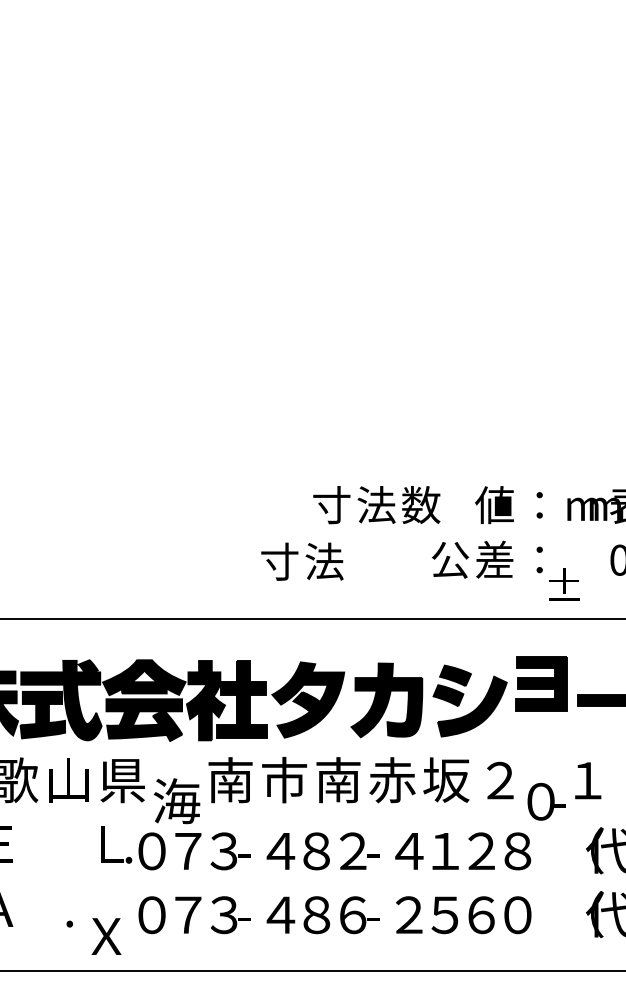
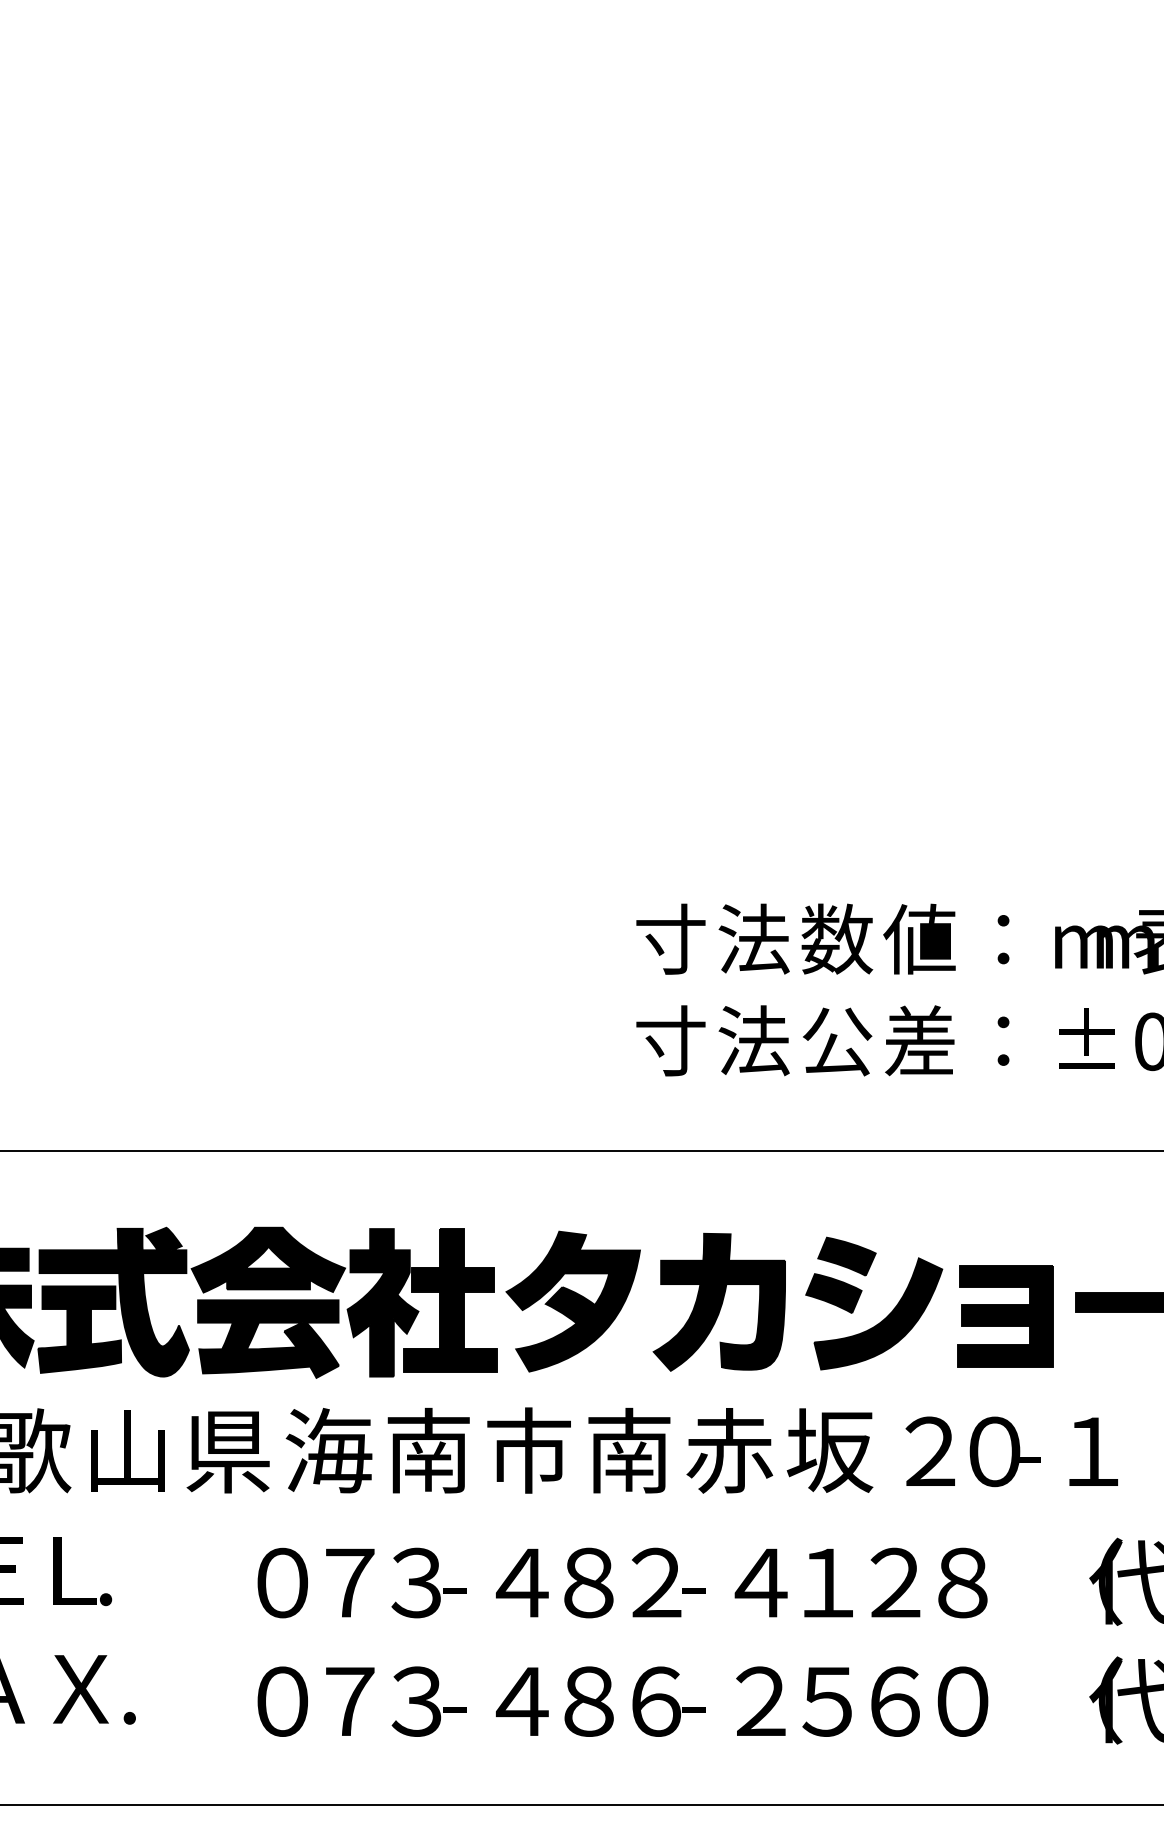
text: (376, 505) -> (753, 939), moved
text: (302, 561) -> (713, 1040), moved
text: (564, 584) -> (1086, 1038), moved
part: (541, 683) -> (1004, 1315), moved
text: (176, 801) -> (328, 1451), moved
text: (546, 801) -> (1004, 1451), moved
text: (116, 844) -> (82, 1570), moved
text: (106, 936) -> (80, 1689), moved

